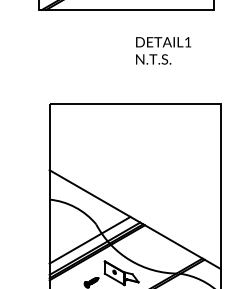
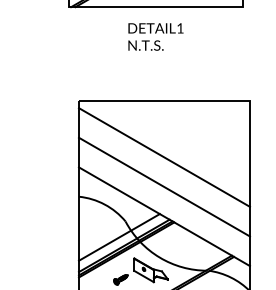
text: (163, 50) -> (155, 36), moved
line: (134, 160) -> (163, 157), added
line: (134, 189) -> (163, 186), added

